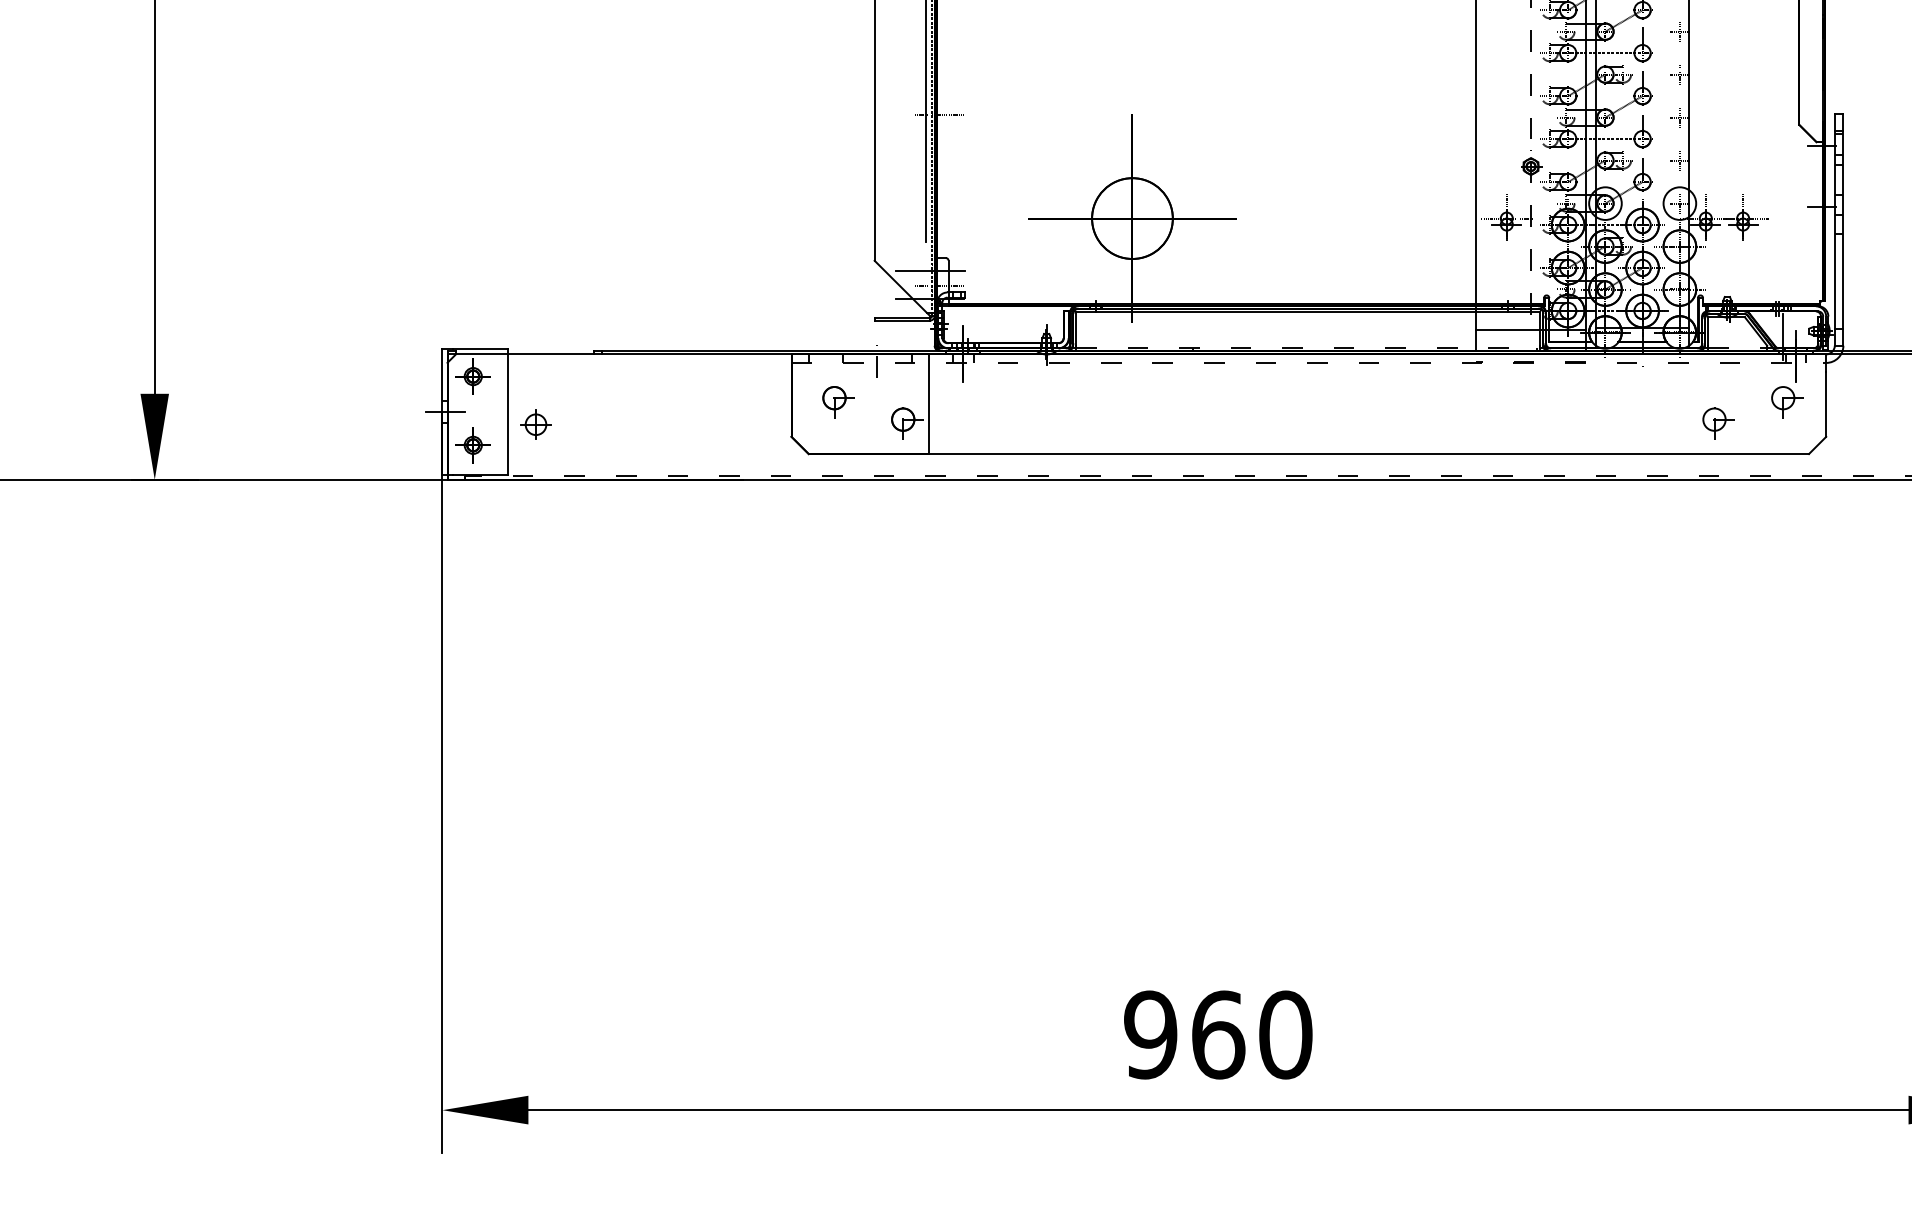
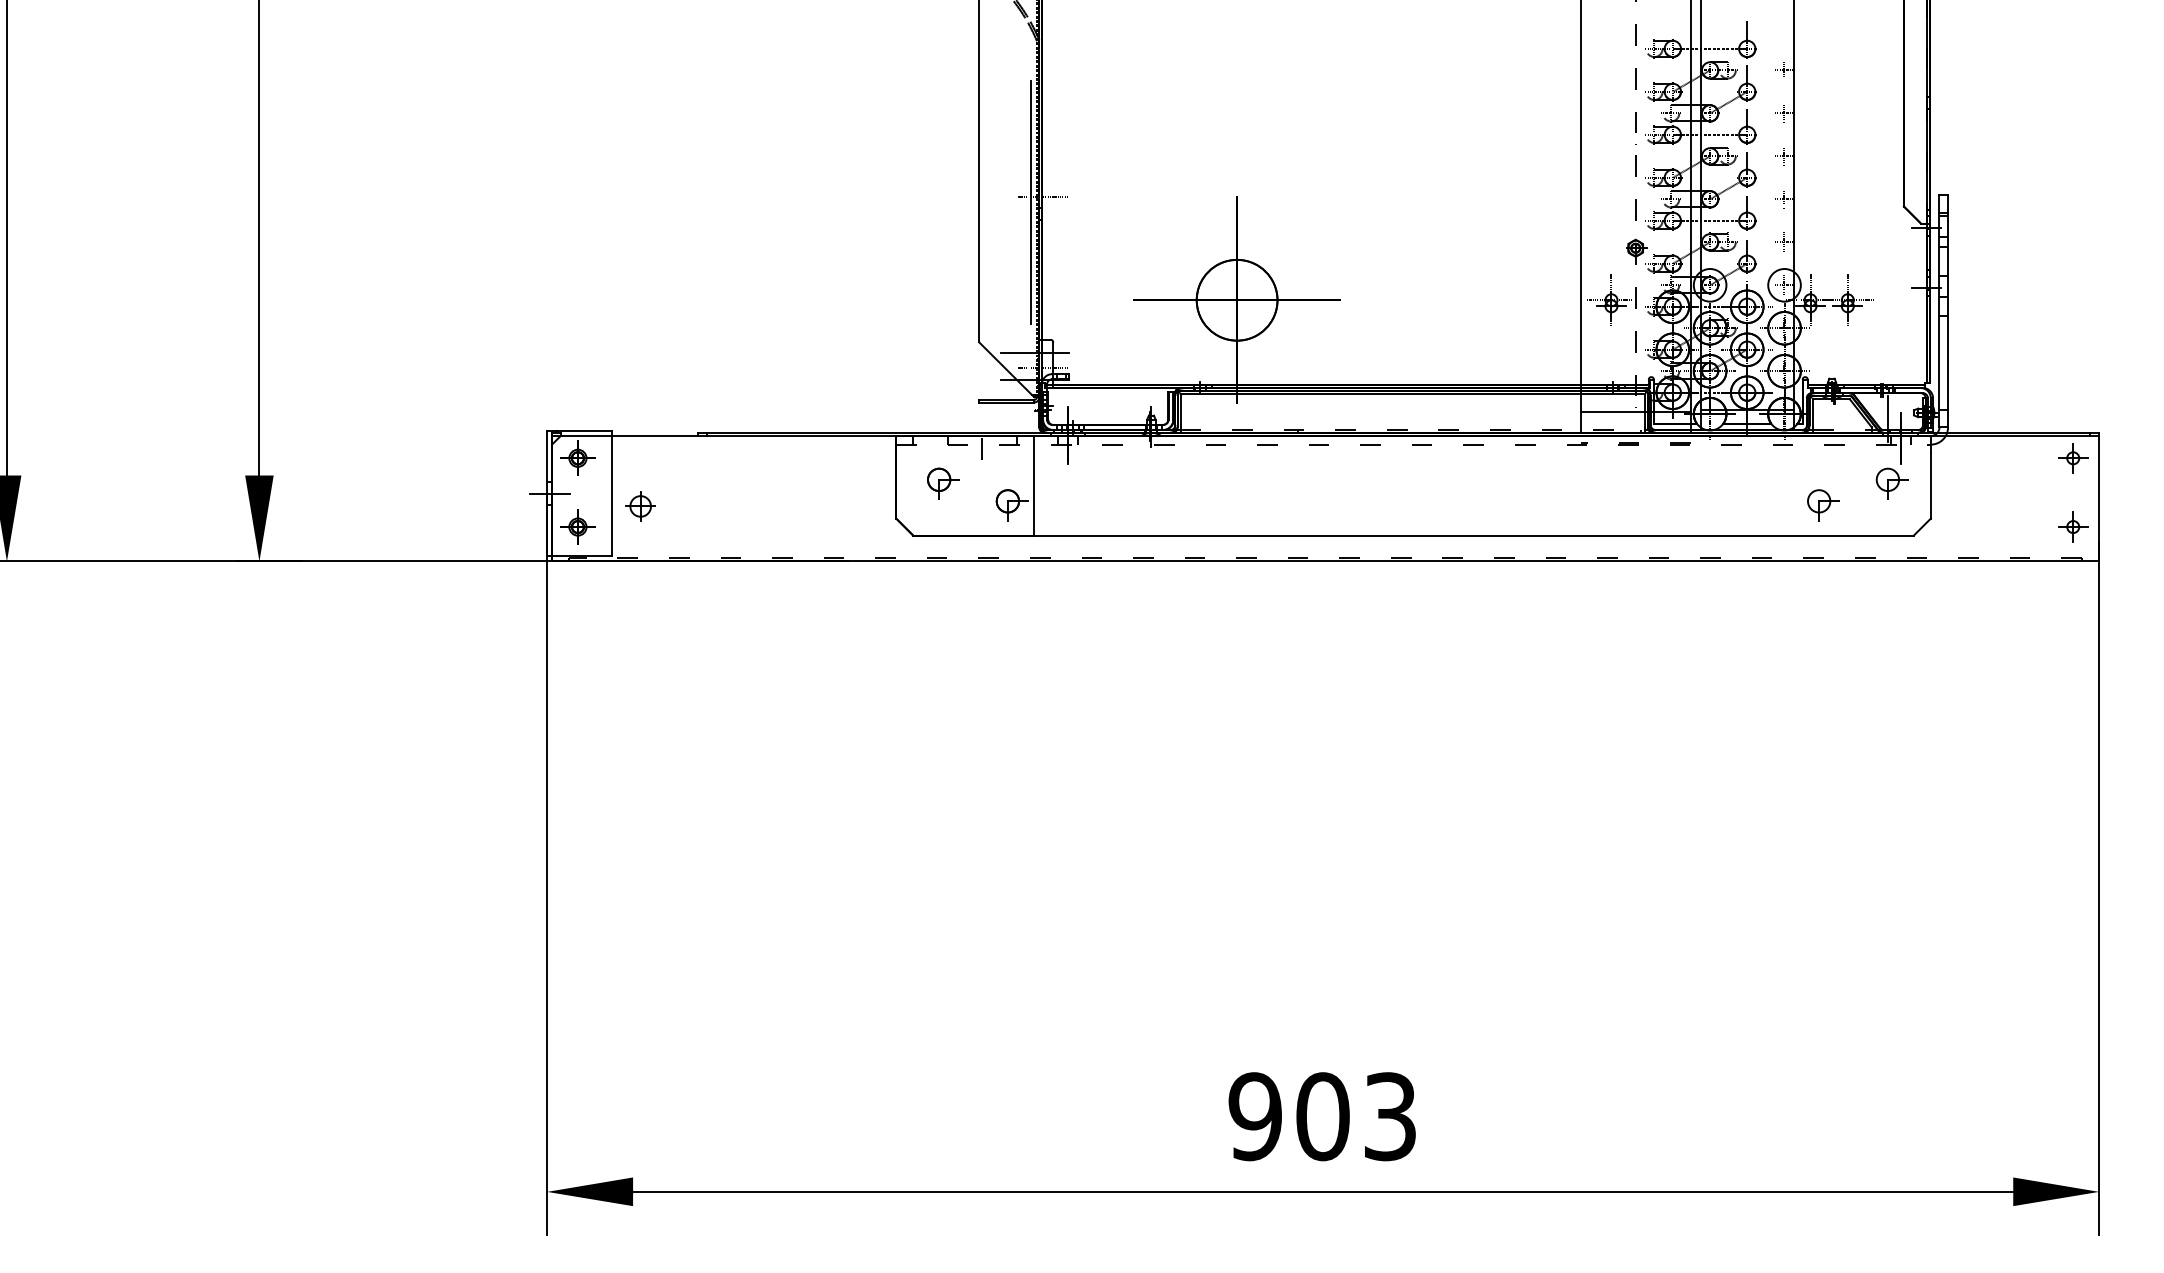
text: (1251, 1034) -> (1356, 1116), 960 -> 903

